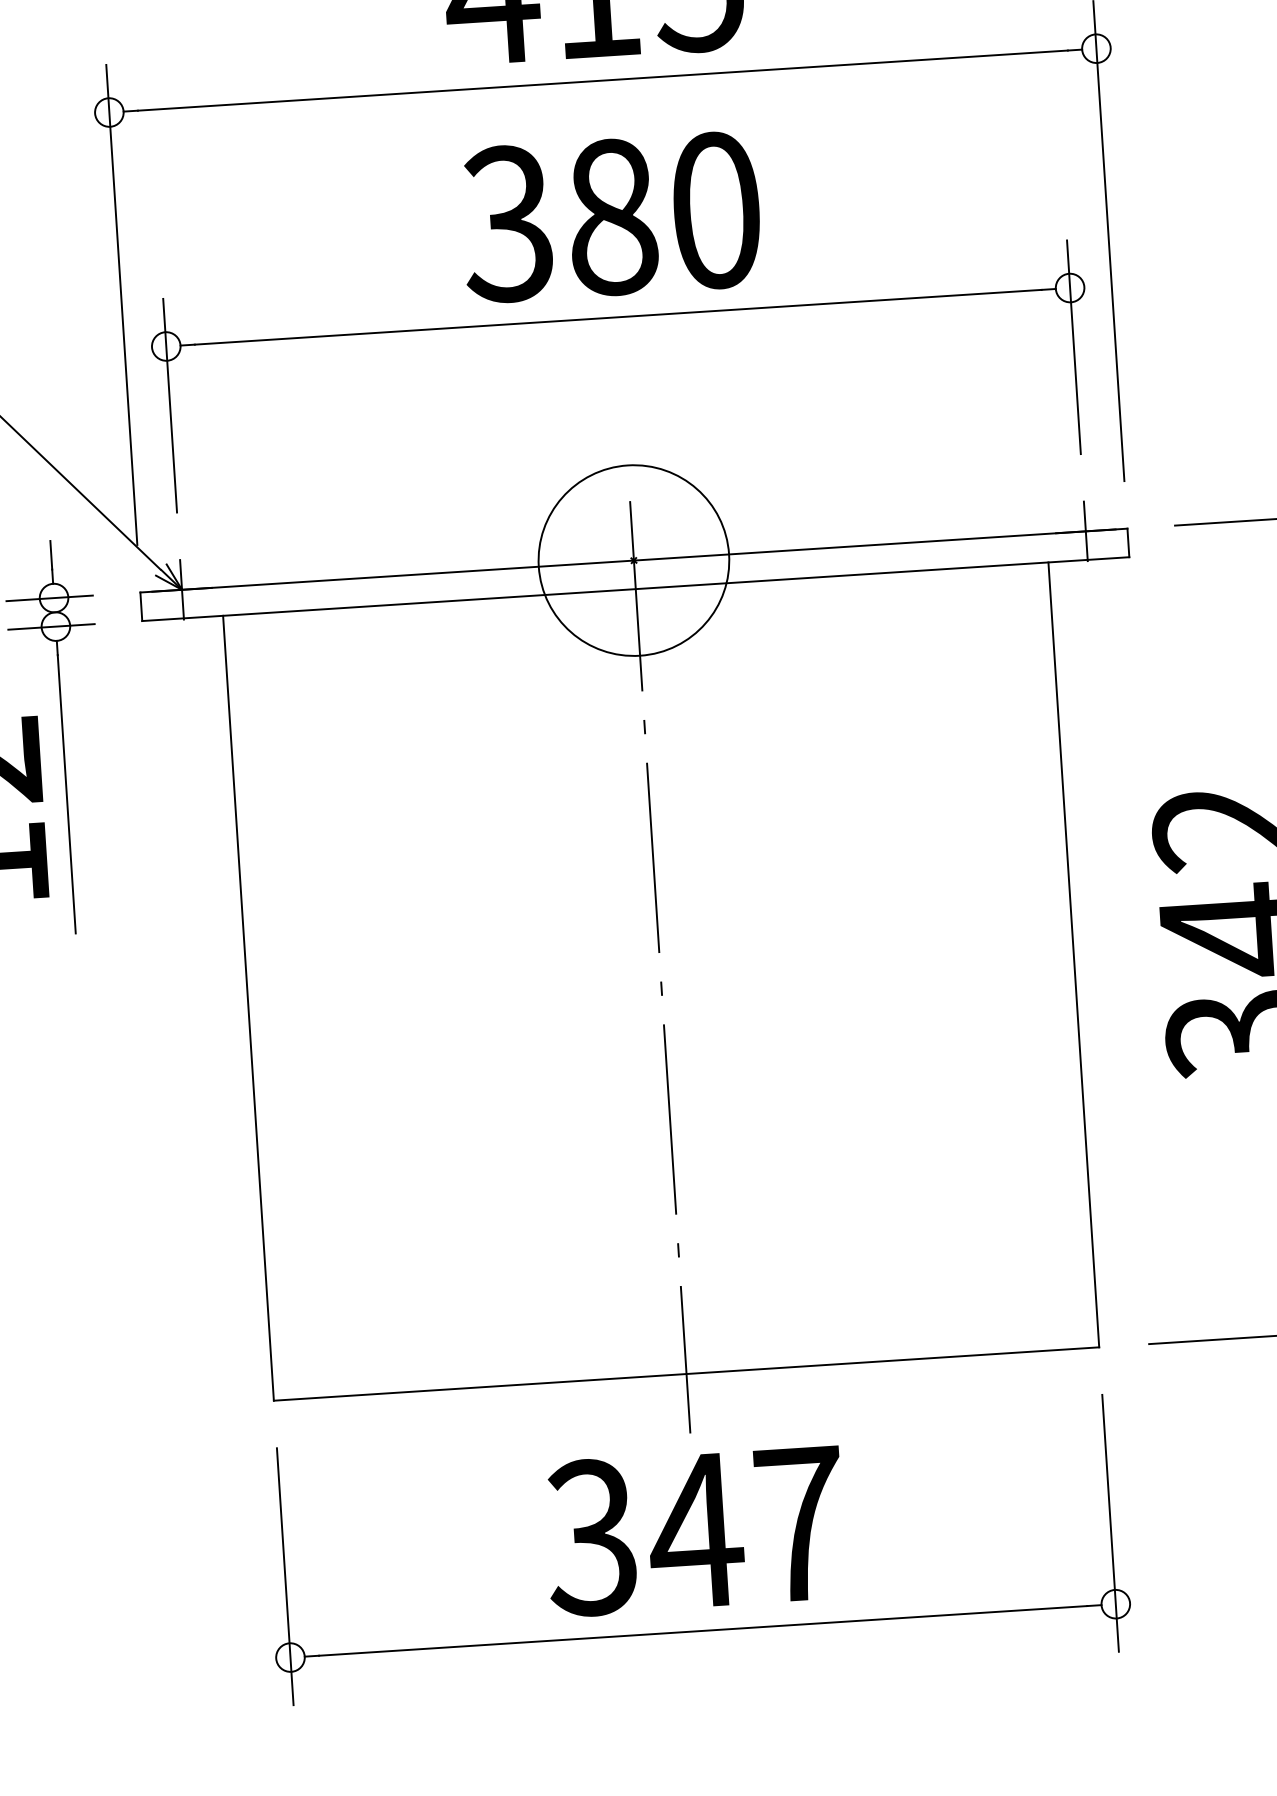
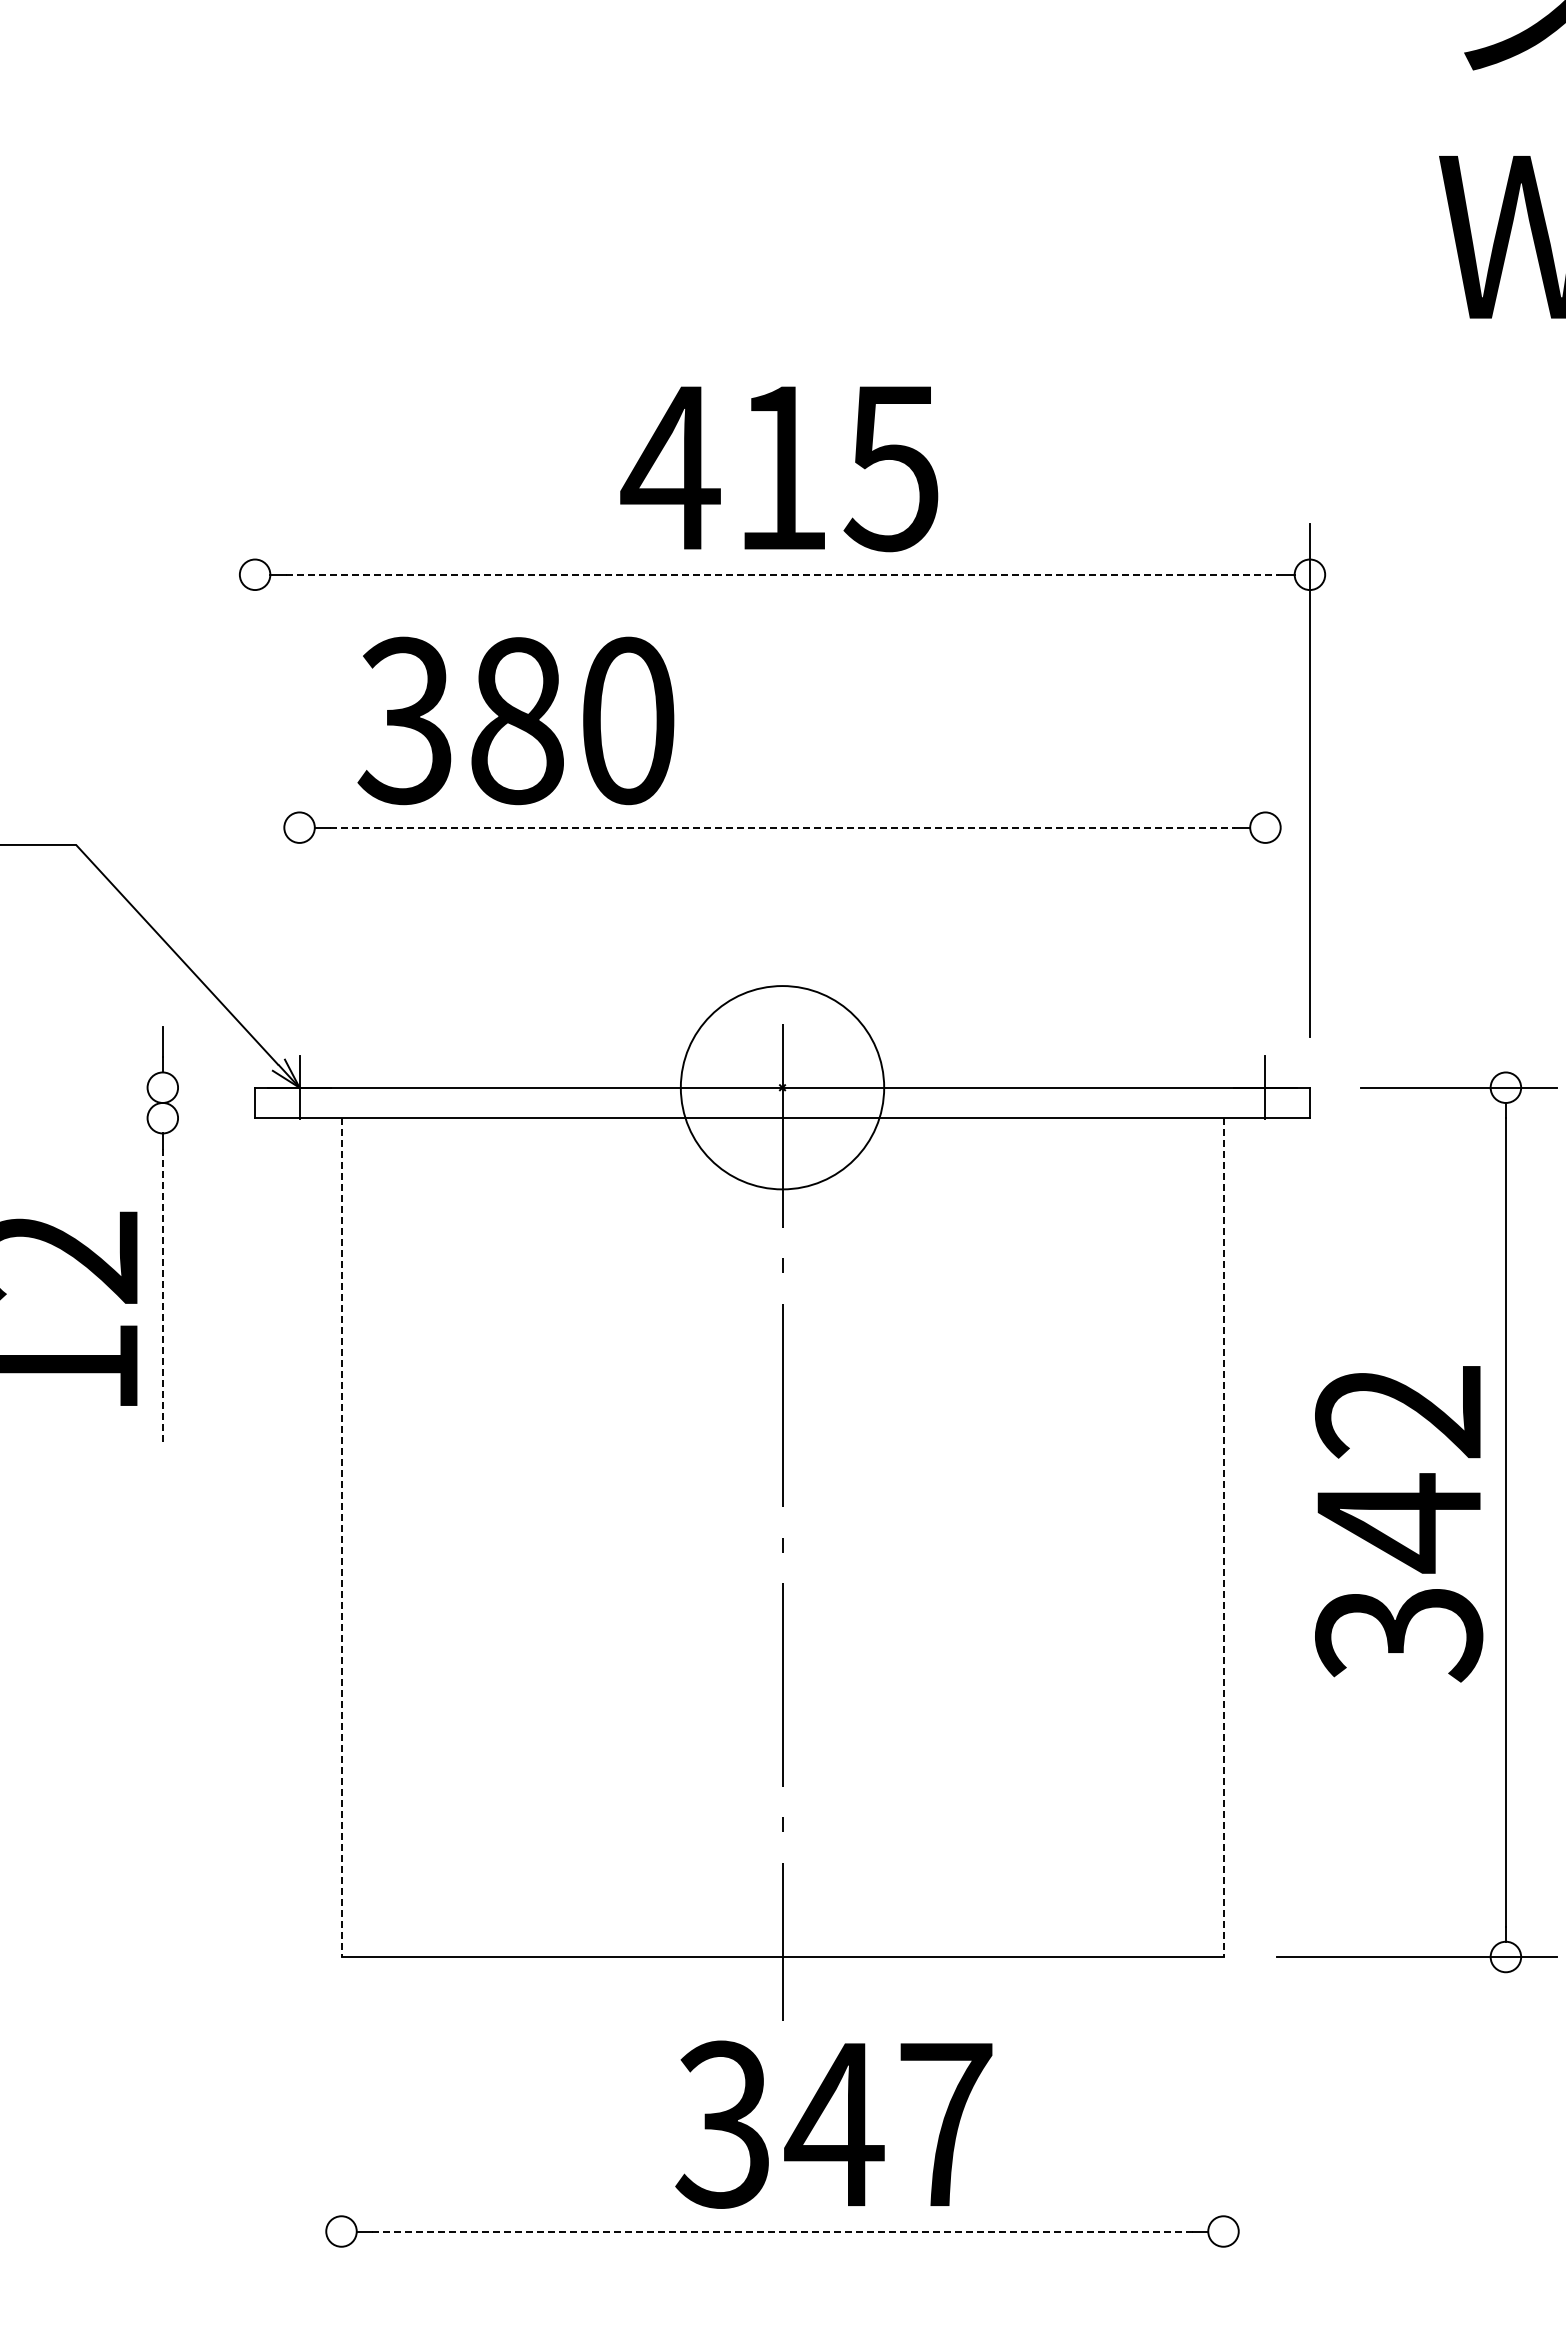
line: (602, 80) -> (782, 574), solid -> dashed
text: (610, 217) -> (515, 720), moved
line: (122, 304) -> (255, 779), removed
line: (619, 317) -> (783, 827), solid -> dashed
line: (1073, 346) -> (1265, 890), removed
line: (170, 405) -> (299, 890), removed
line: (50, 598) -> (158, 1087), removed
line: (51, 627) -> (158, 1118), removed
line: (66, 794) -> (162, 1297), solid -> dashed
line: (1073, 955) -> (1223, 1538), solid -> dashed
line: (248, 1009) -> (341, 1538), solid -> dashed
line: (1110, 1522) -> (1223, 2144), removed
text: (694, 1530) -> (833, 2124), moved
line: (285, 1576) -> (341, 2144), removed
line: (704, 1630) -> (783, 2231), solid -> dashed

